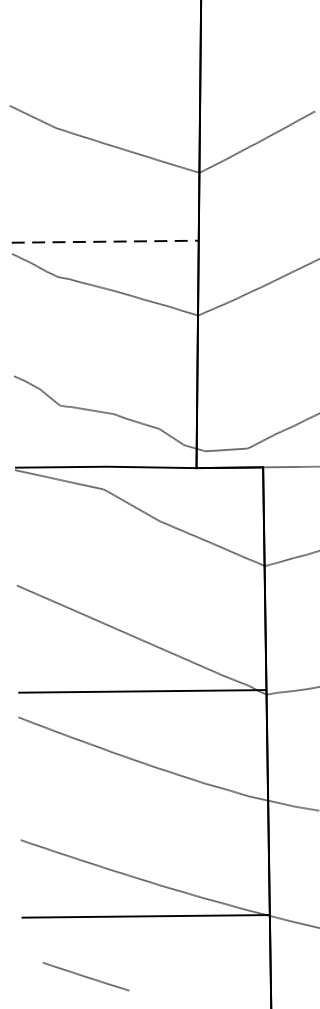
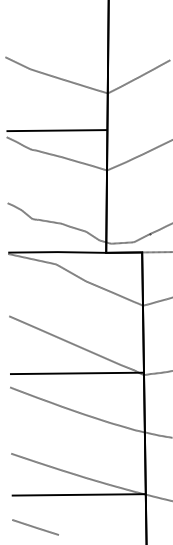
line: (106, 241) -> (57, 130), dashed -> solid
line: (85, 976) -> (35, 527), moved

